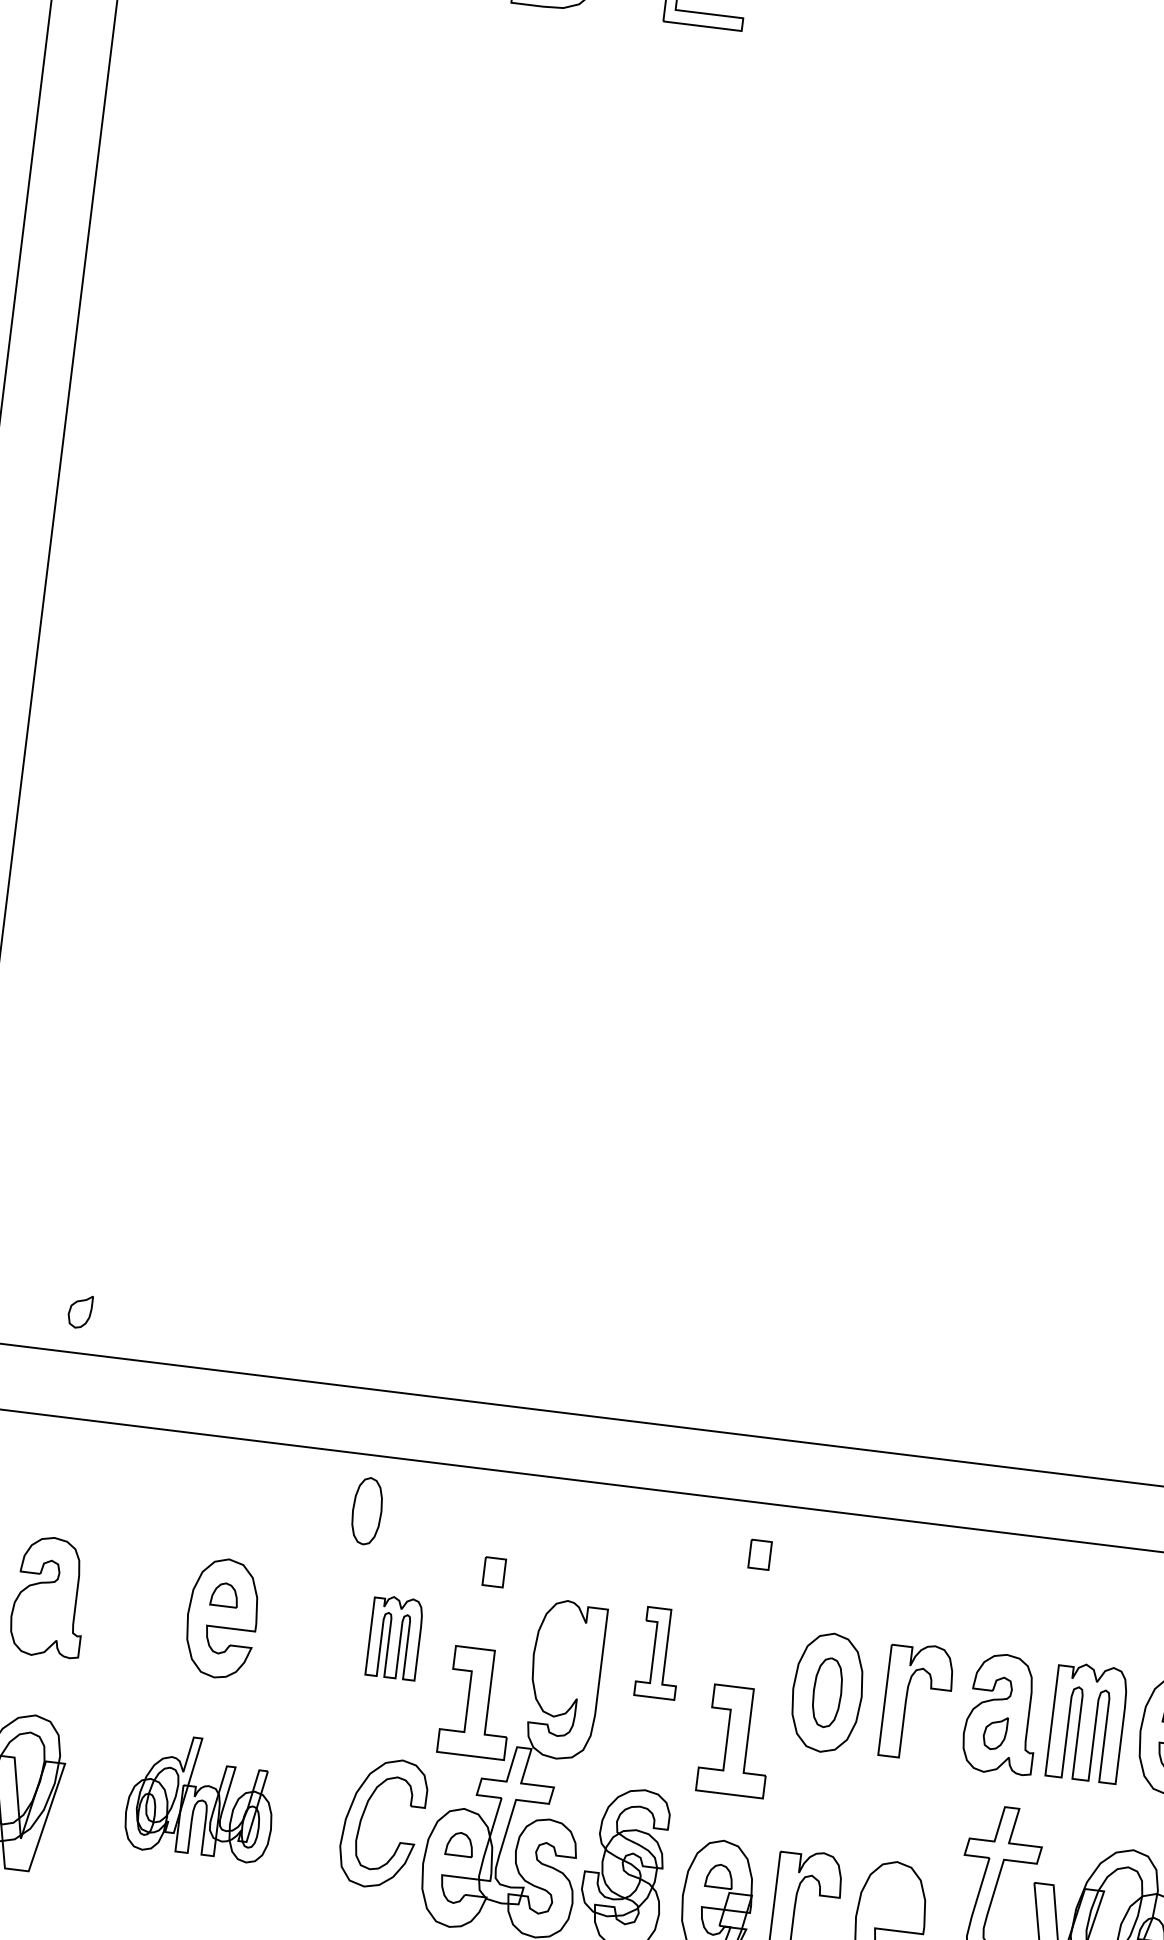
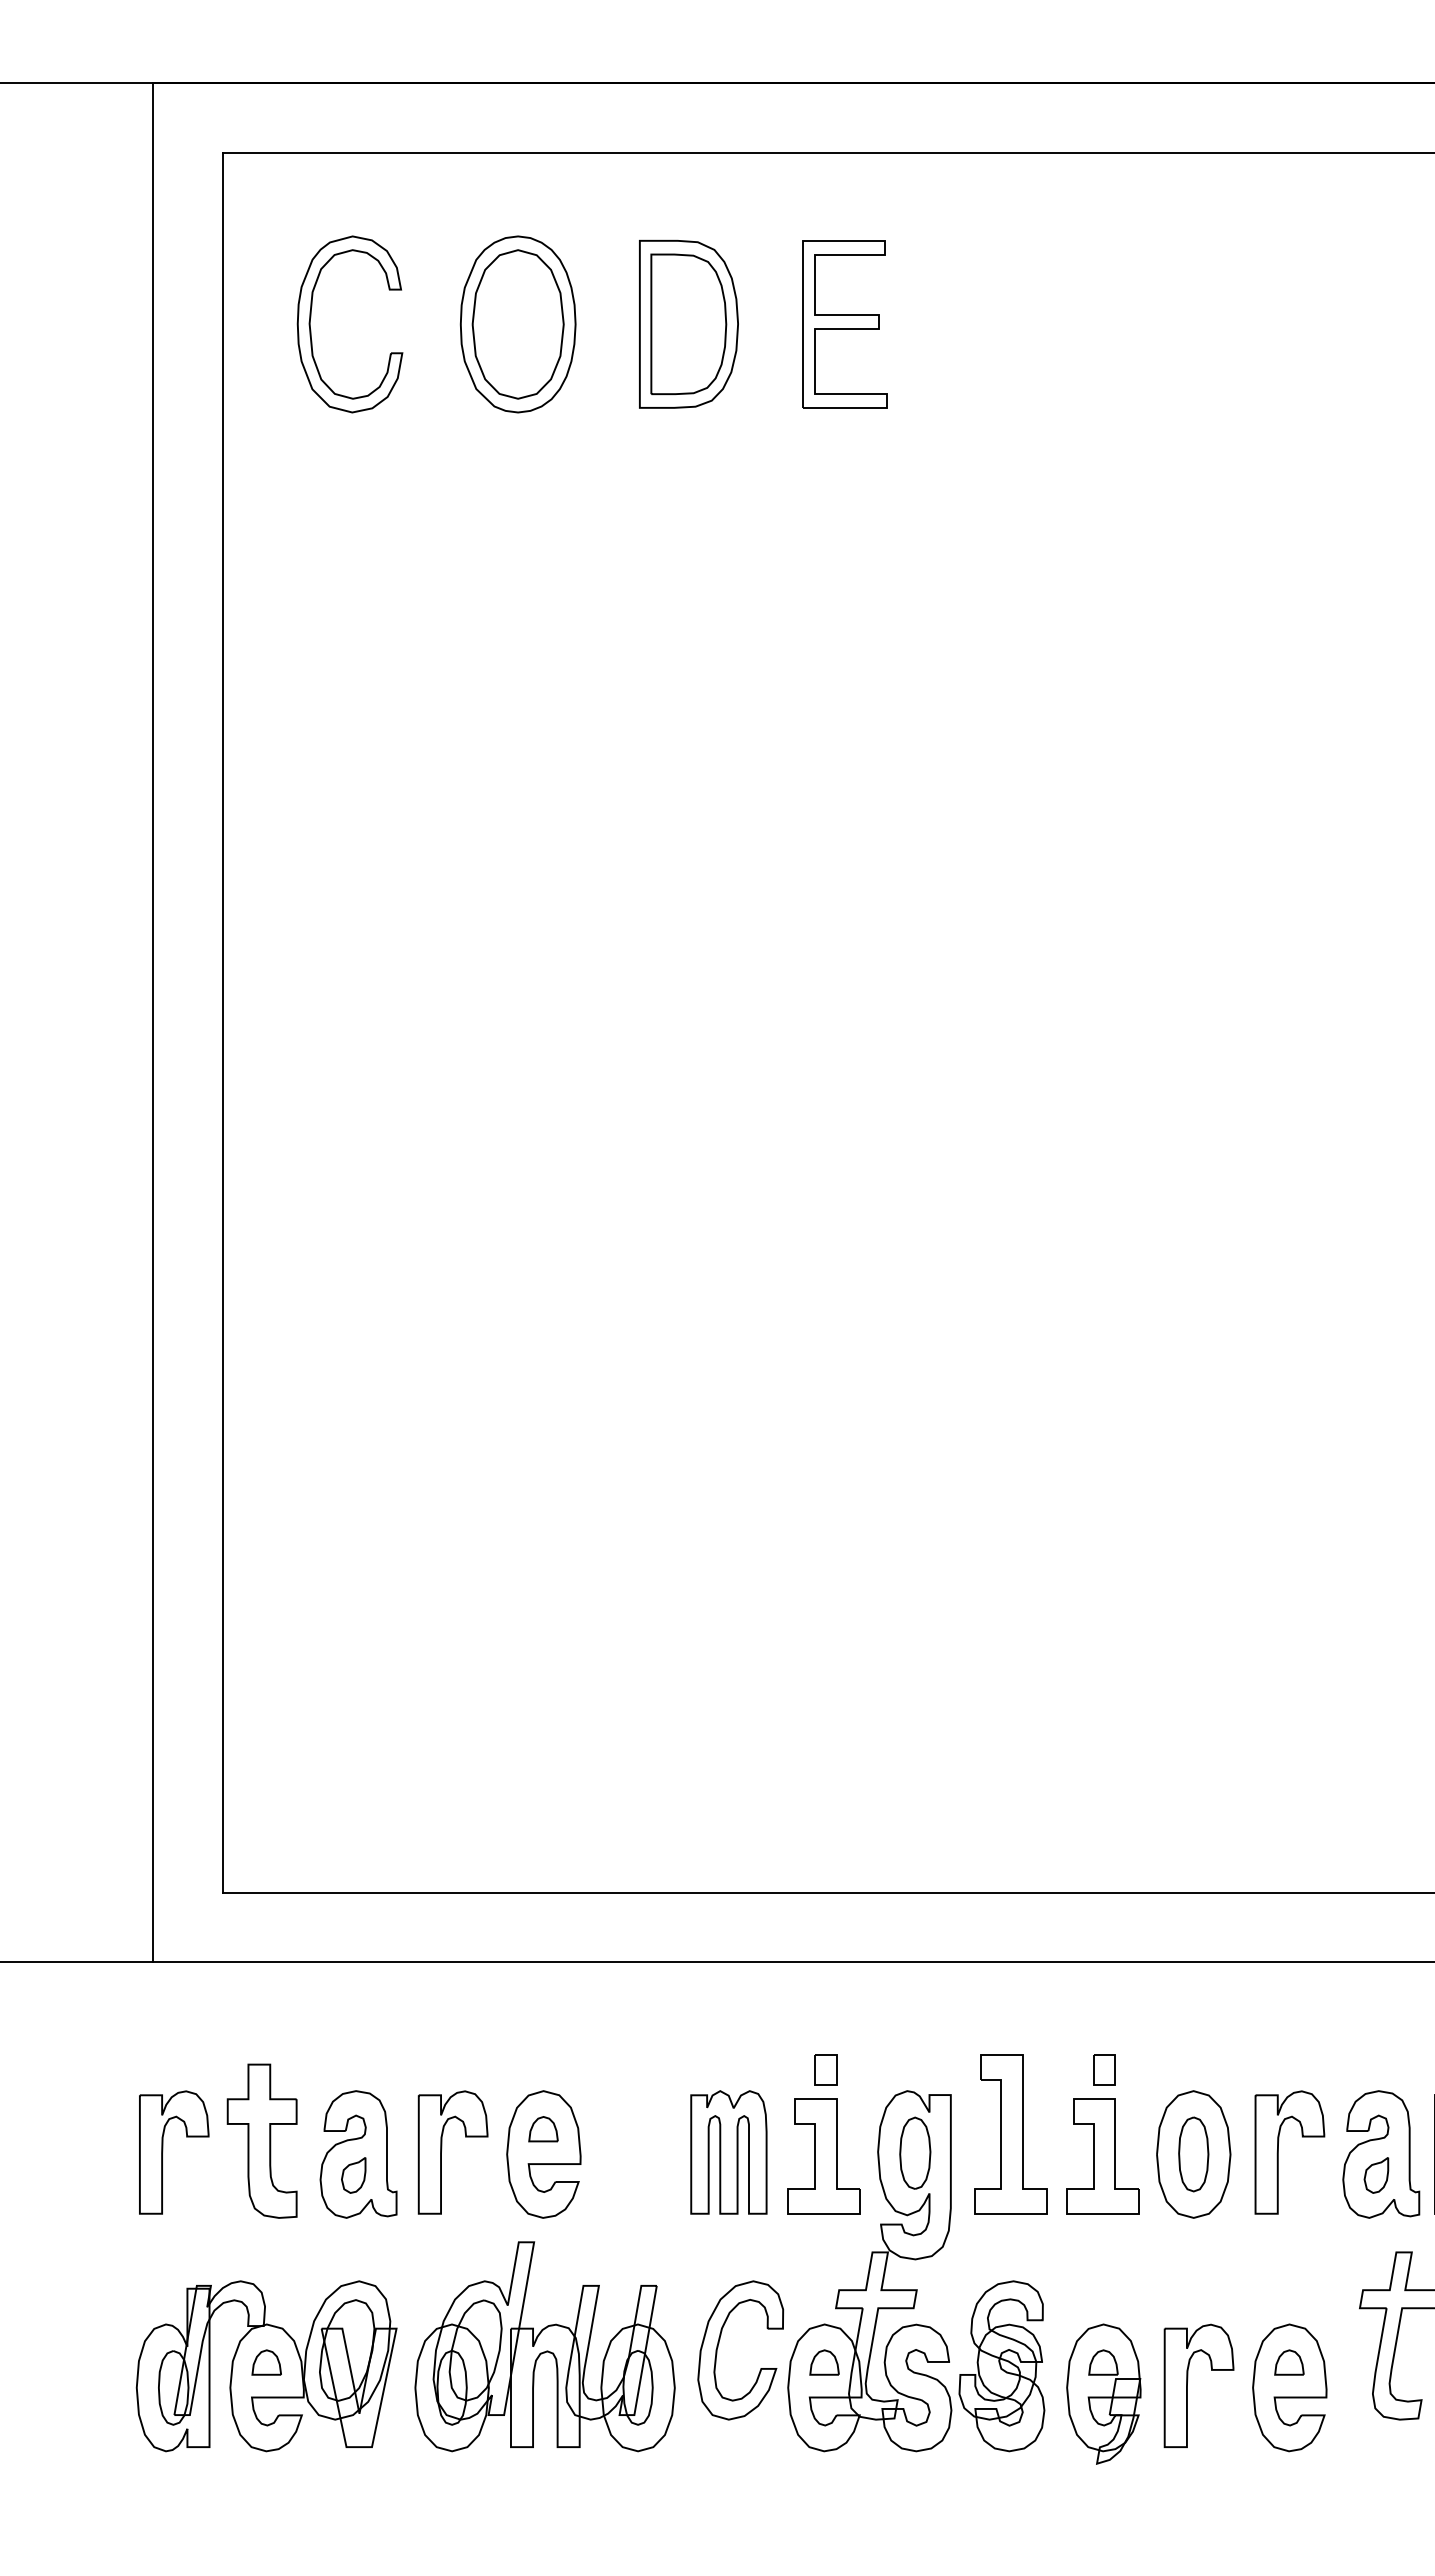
part: (79, 1311) -> (353, 2175), moved
part: (367, 1510) -> (915, 2152), moved
part: (760, 1554) -> (1104, 2069), moved
part: (128, 1602) -> (442, 2149), added
part: (394, 1637) -> (728, 2152), size x1.43
part: (659, 1653) -> (1010, 2134), size x1.67
part: (476, 1702) -> (823, 2156), moved
part: (735, 1740) -> (1102, 2156), moved
part: (200, 1797) -> (544, 2346), size x1.67
part: (892, 1897) -> (1289, 2362), added

